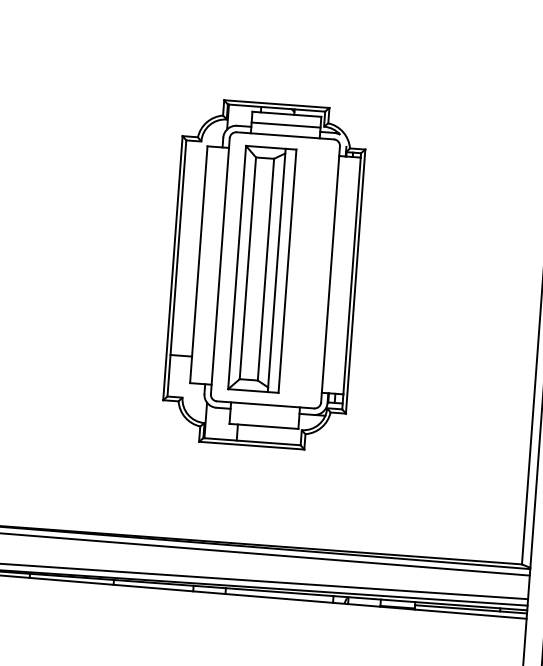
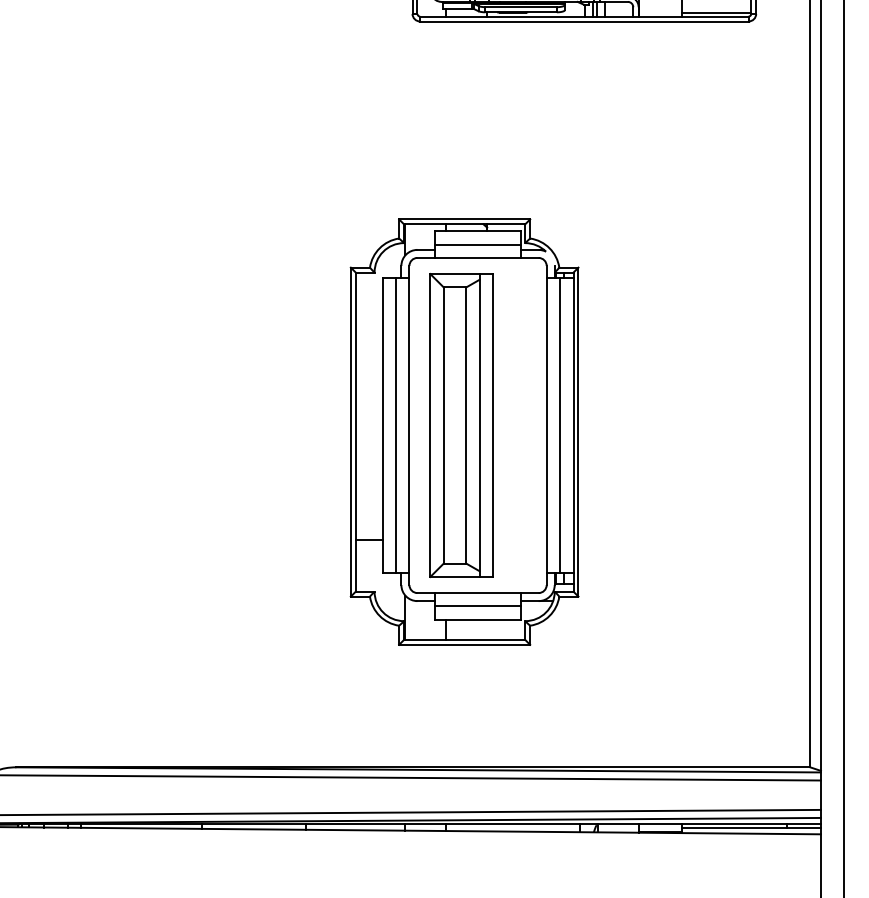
line: (209, 265) -> (396, 425), added
line: (341, 275) -> (560, 425), added
line: (264, 415) -> (477, 606), added

